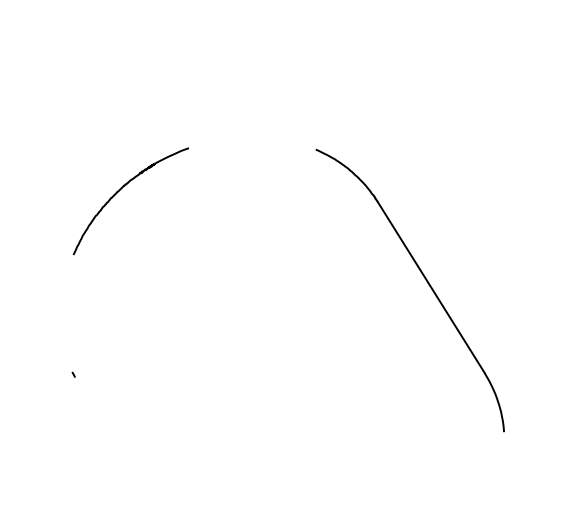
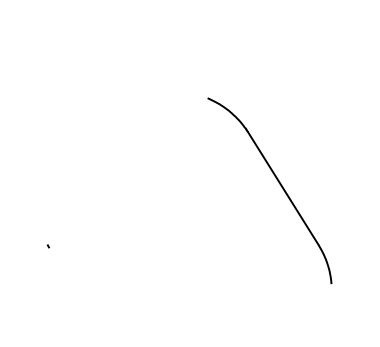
part: (121, 191) -> (79, 125), removed

